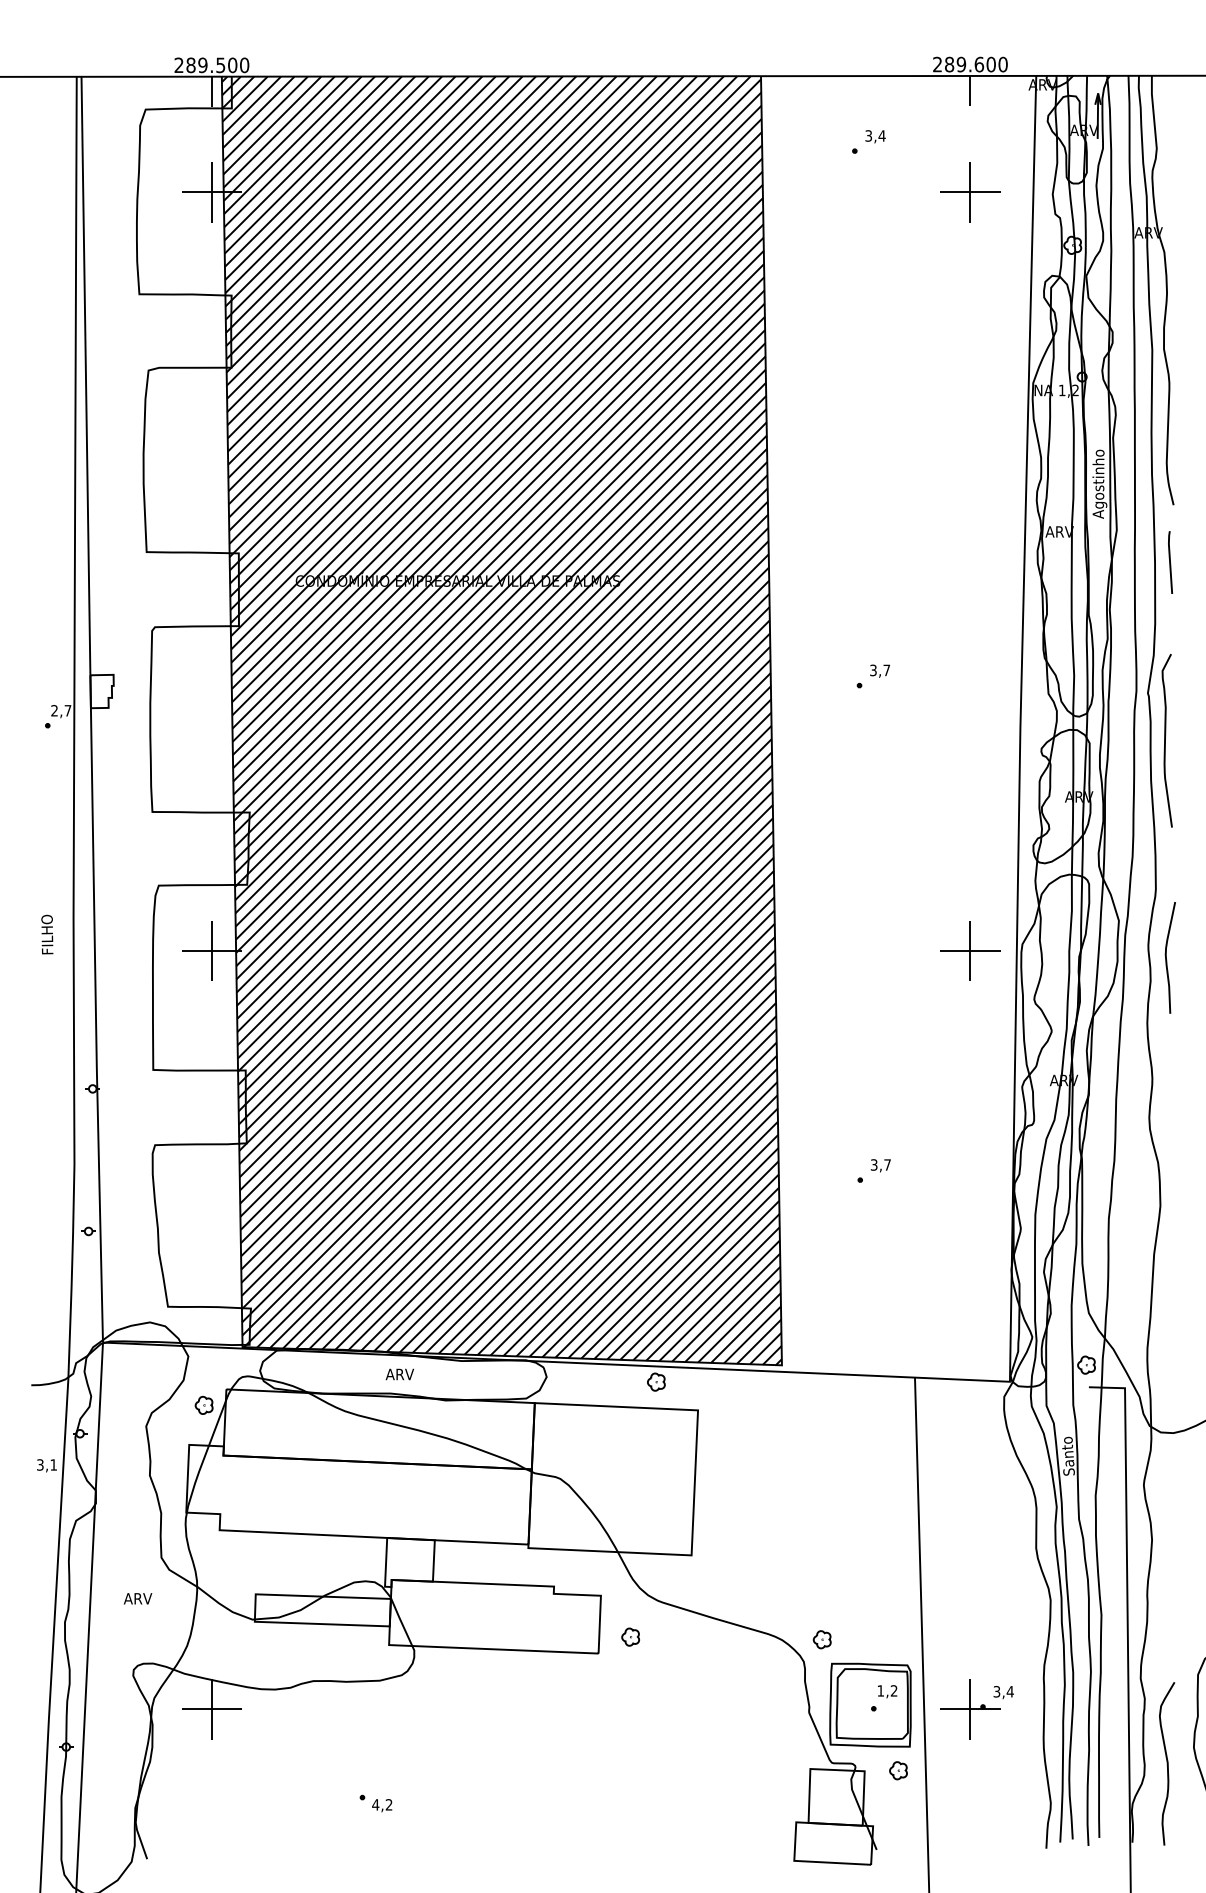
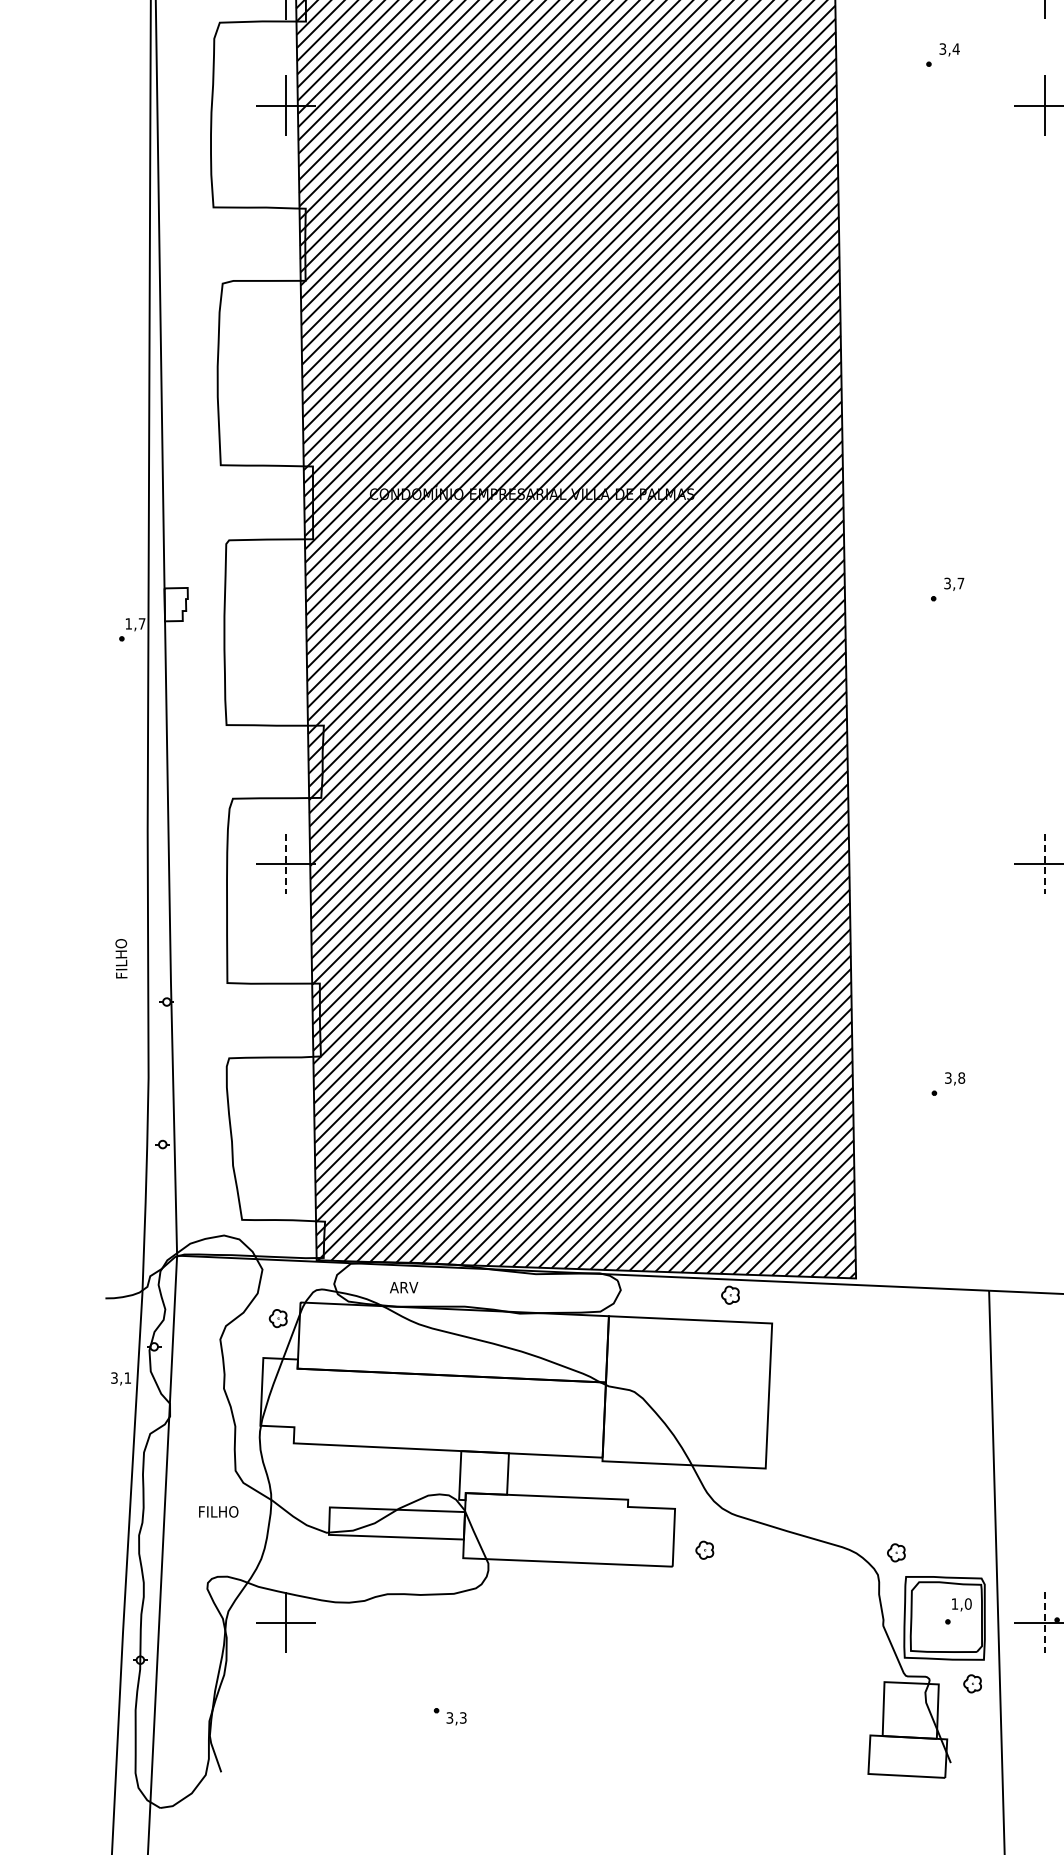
text: (54, 710) -> (128, 623), 2,7 -> 1,7
text: (47, 934) -> (121, 958), moved
line: (211, 951) -> (285, 864), solid -> dashed
line: (970, 951) -> (1044, 864), solid -> dashed
text: (887, 1164) -> (961, 1077), 3,7 -> 3,8
text: (399, 1374) -> (403, 1287), moved
text: (143, 1598) -> (217, 1511), ARV -> FILHO
text: (893, 1690) -> (967, 1603), 1,2 -> 1,0
line: (970, 1709) -> (1044, 1622), solid -> dashed
text: (382, 1804) -> (456, 1717), 4,2 -> 3,3

